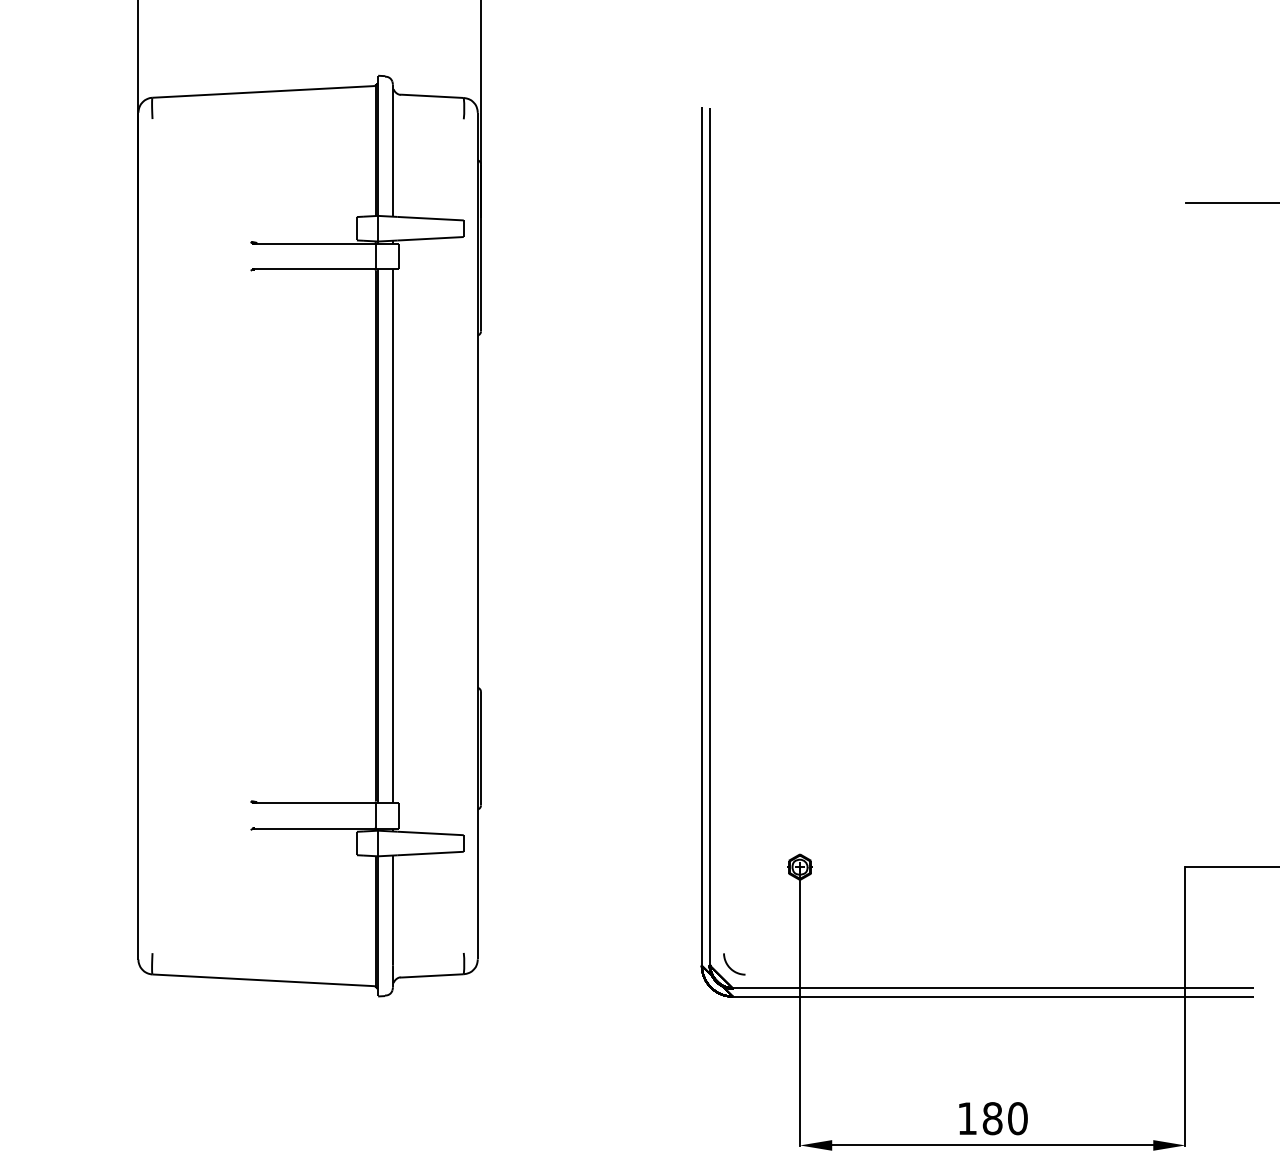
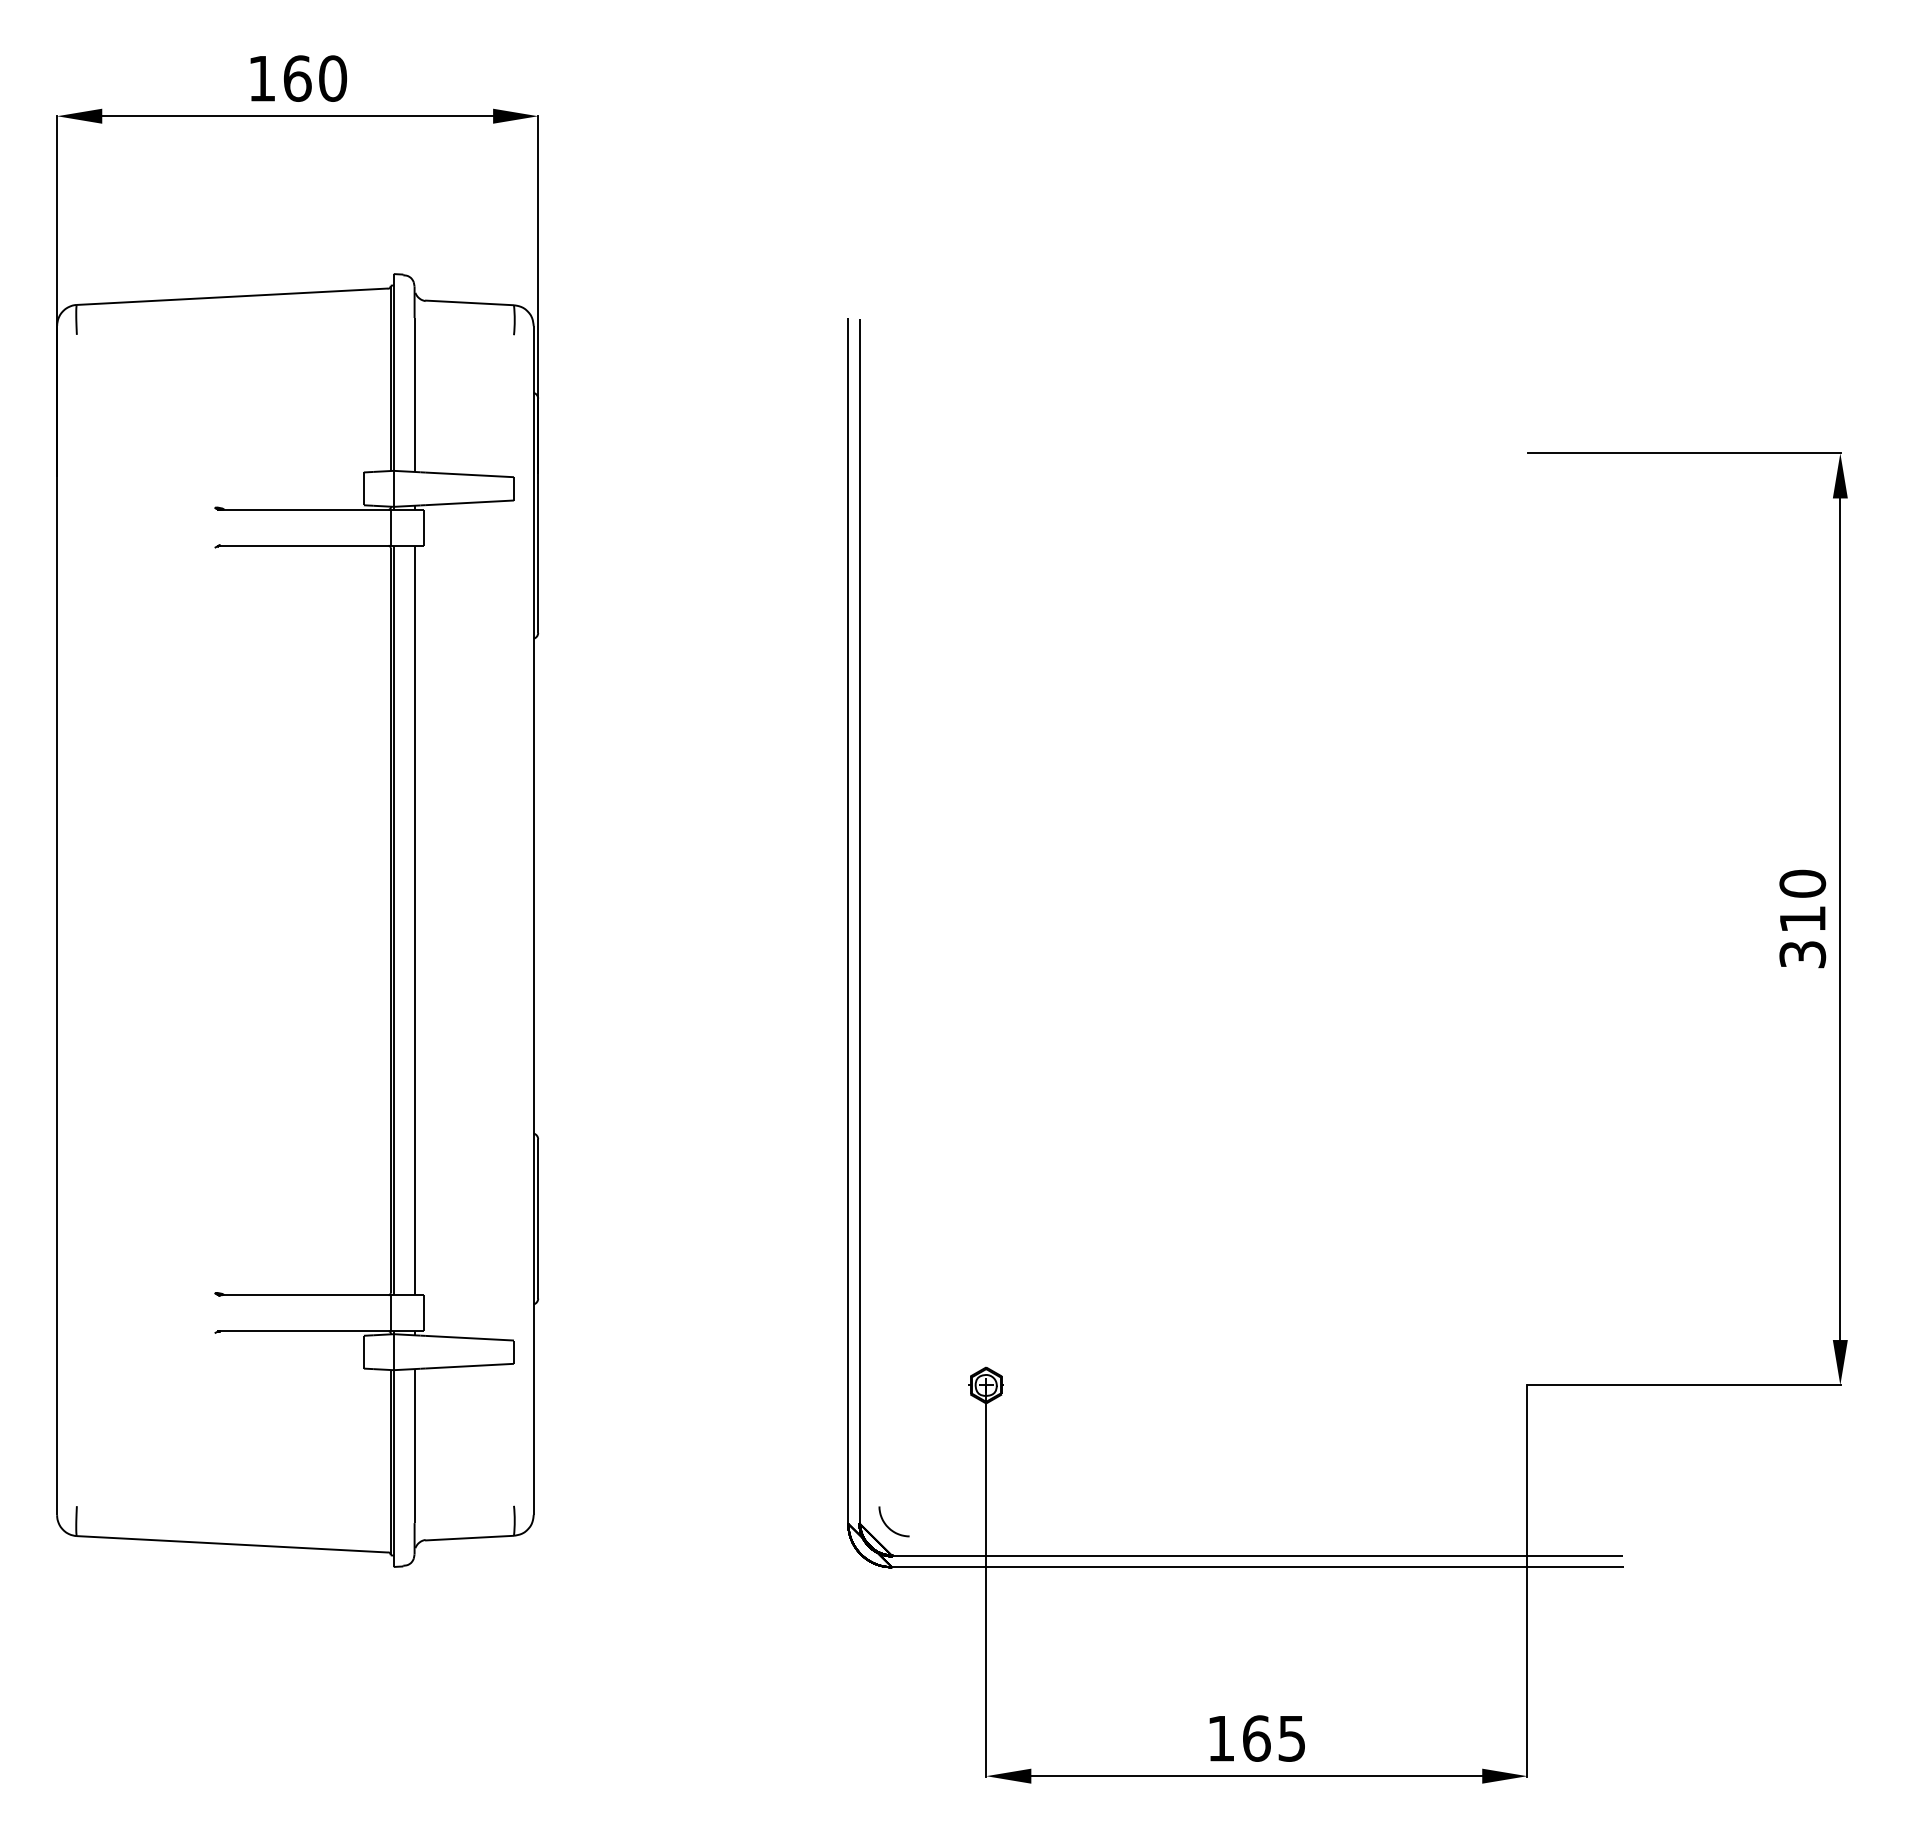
text: (1005, 1118) -> (1274, 1738), 180 -> 165

